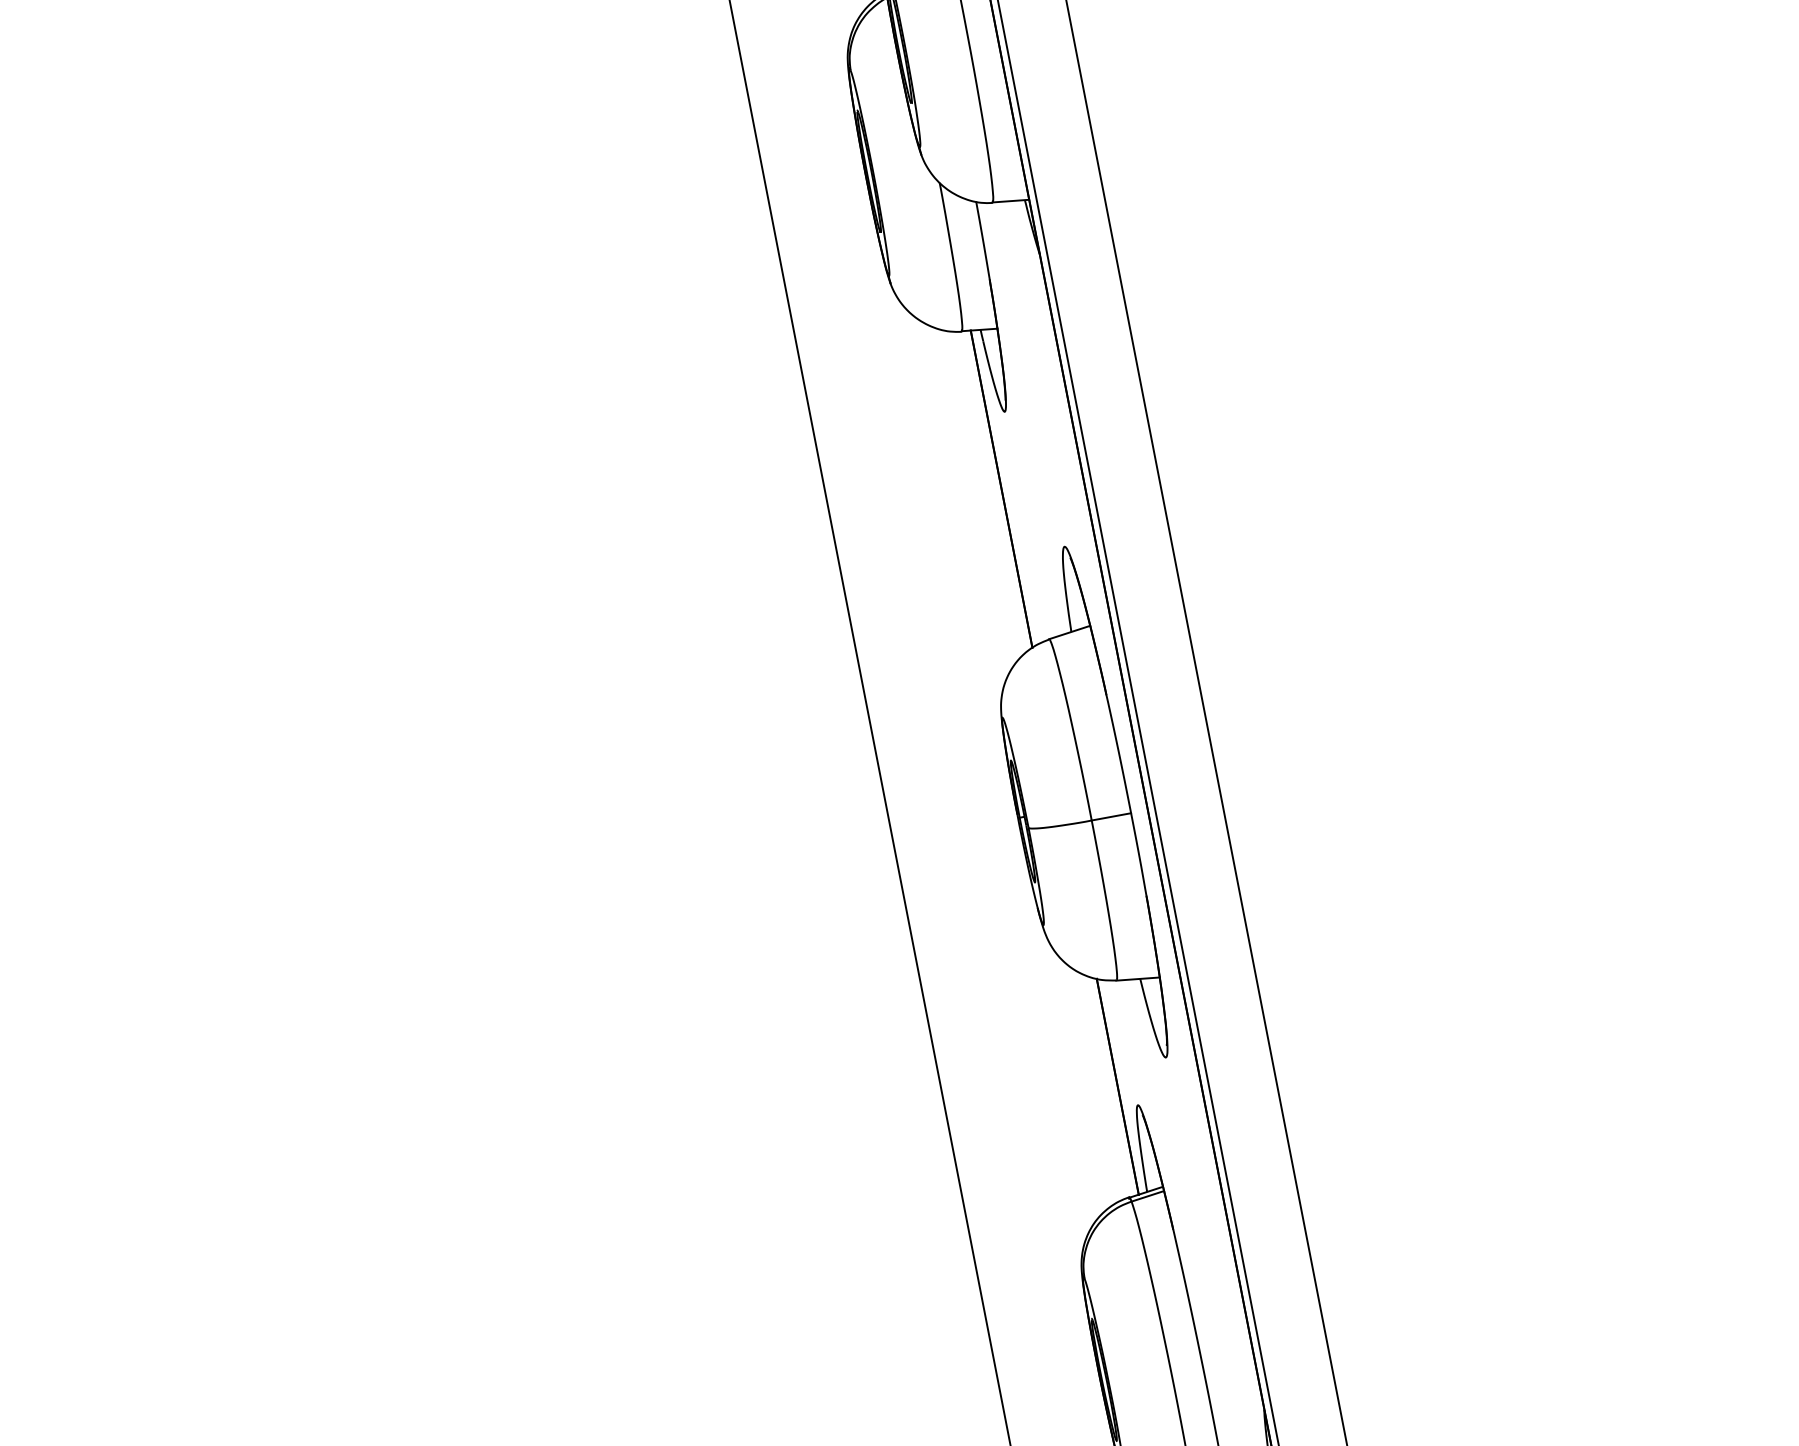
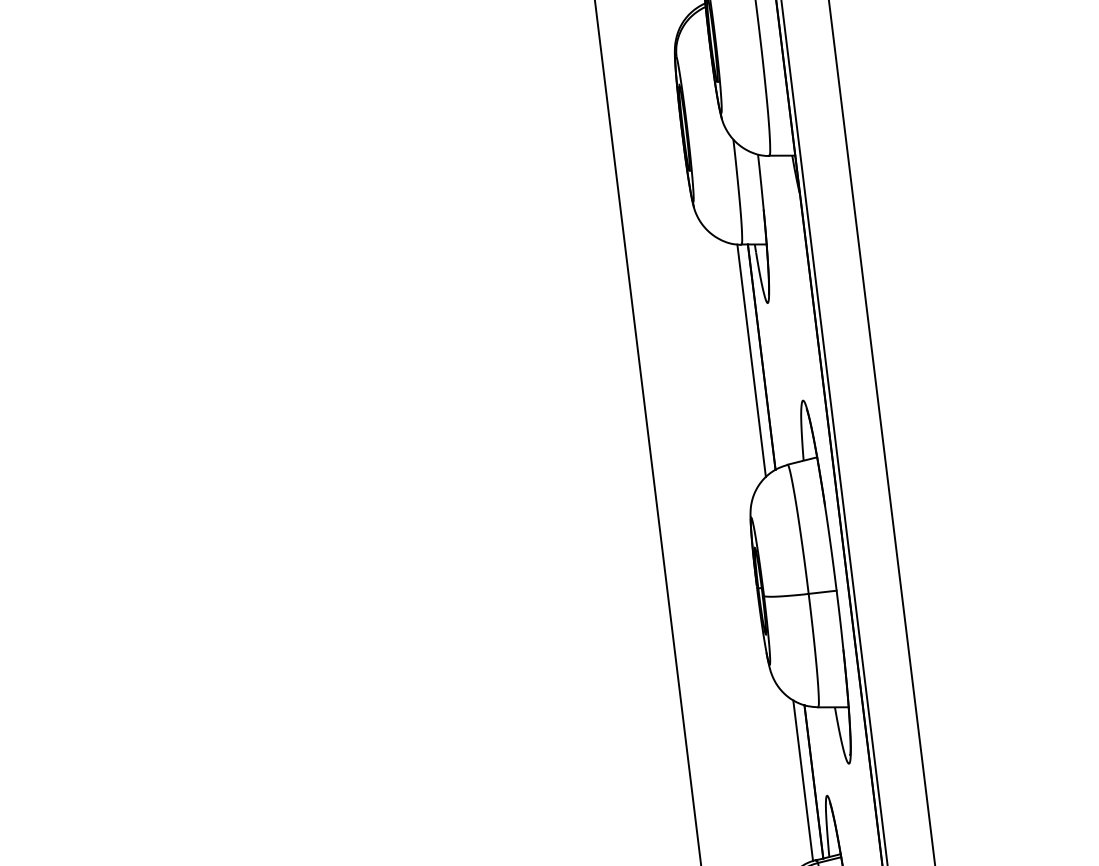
line: (987, 494) -> (751, 360), added
line: (1102, 1086) -> (803, 780), added

